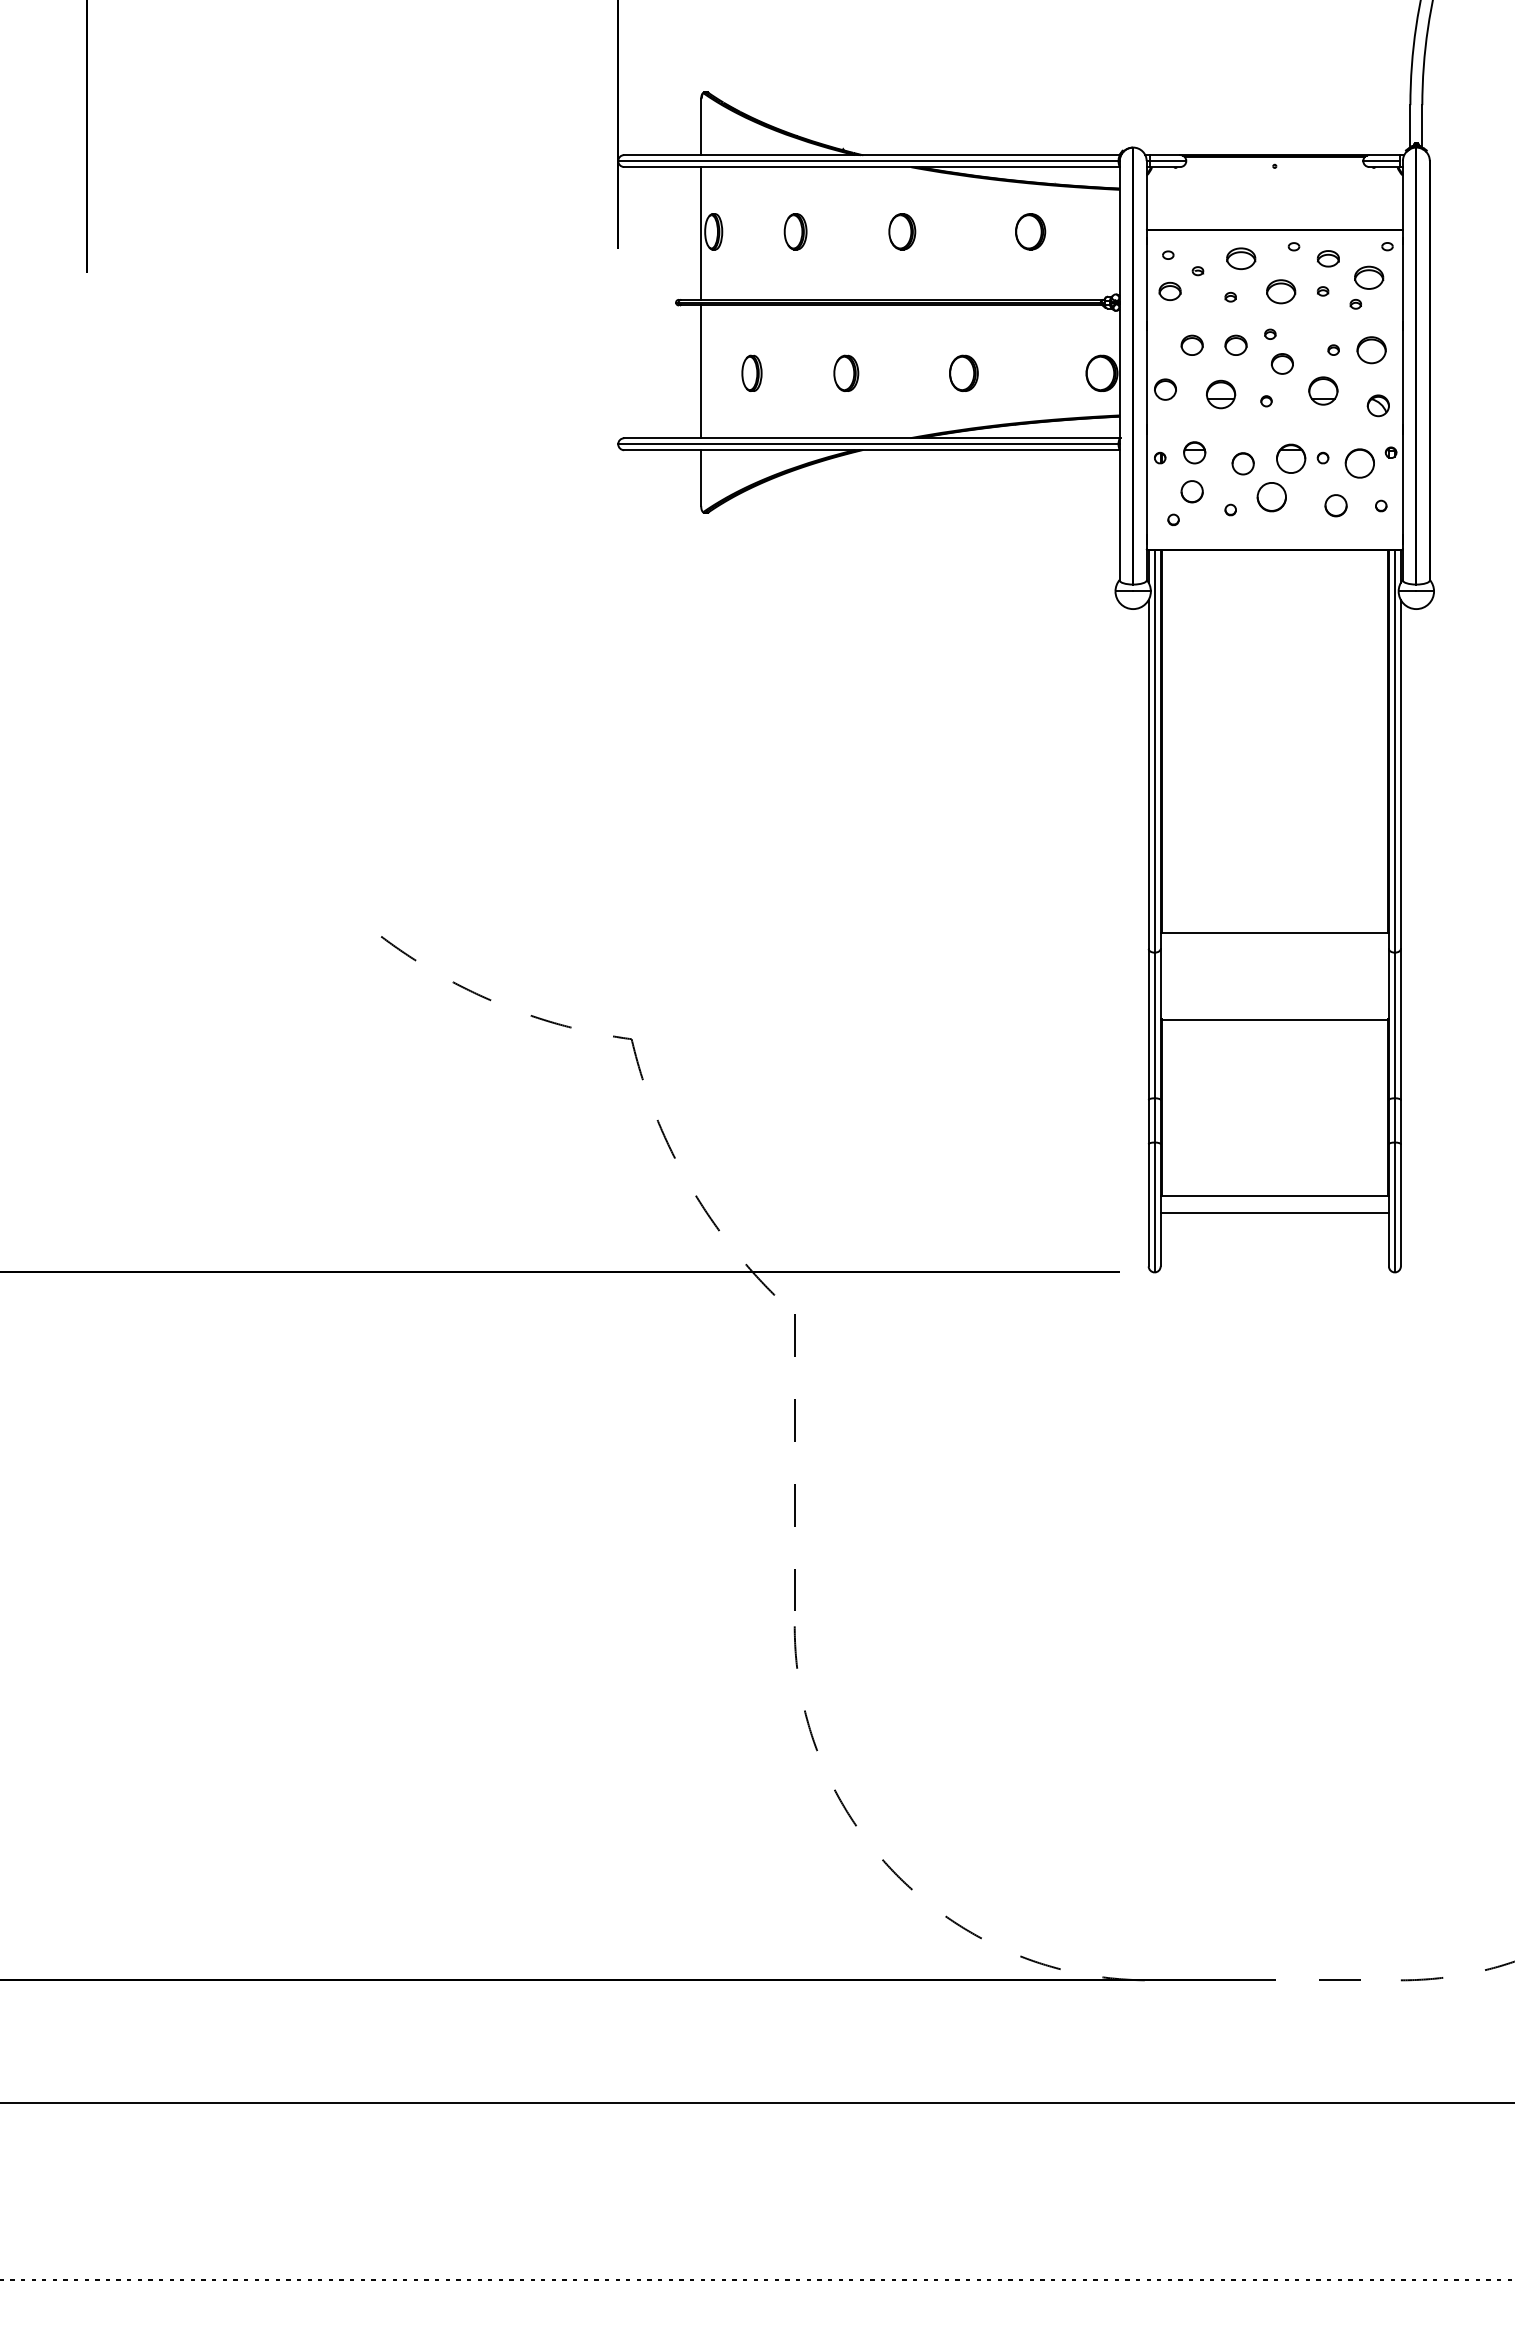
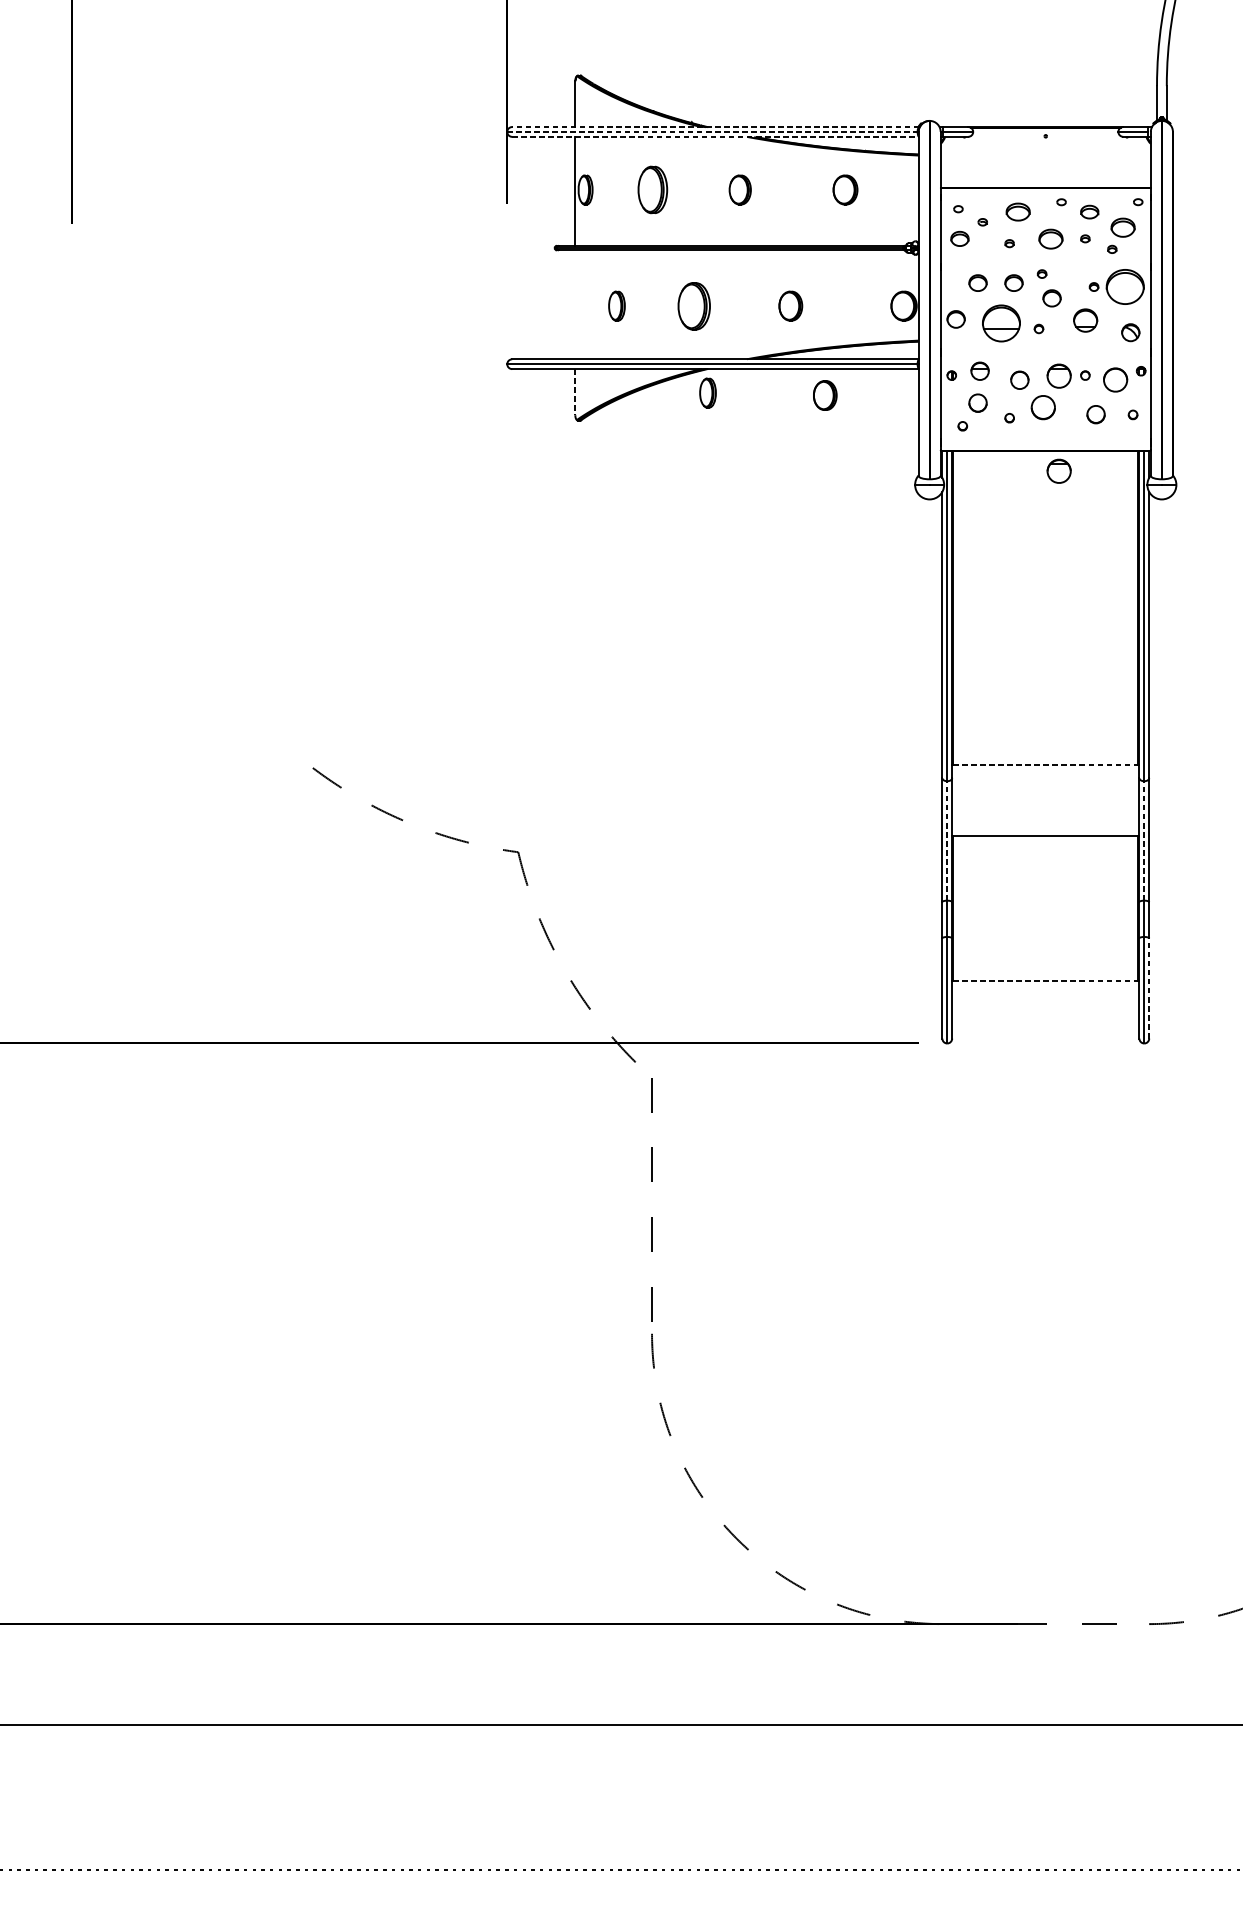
line: (871, 155) -> (715, 127), solid -> dashed
line: (868, 161) -> (712, 132), solid -> dashed
line: (872, 167) -> (715, 137), solid -> dashed
part: (795, 231) -> (652, 189), size x1.6
part: (1371, 350) -> (1125, 287), size x1.6
line: (701, 371) -> (575, 304), removed
part: (846, 372) -> (694, 305), size x1.6
part: (1221, 394) -> (1002, 323), size x1.6
line: (701, 478) -> (575, 392), solid -> dashed
part: (862, 478) -> (707, 392), added
part: (1005, 481) -> (824, 394), added
part: (1291, 574) -> (1059, 471), added
line: (1274, 932) -> (1045, 764), solid -> dashed
line: (1154, 1025) -> (947, 840), solid -> dashed
line: (1394, 1025) -> (1143, 840), solid -> dashed
line: (1274, 1195) -> (1045, 980), solid -> dashed
line: (1400, 1204) -> (1148, 987), solid -> dashed
line: (1274, 1212) -> (1045, 994), removed

